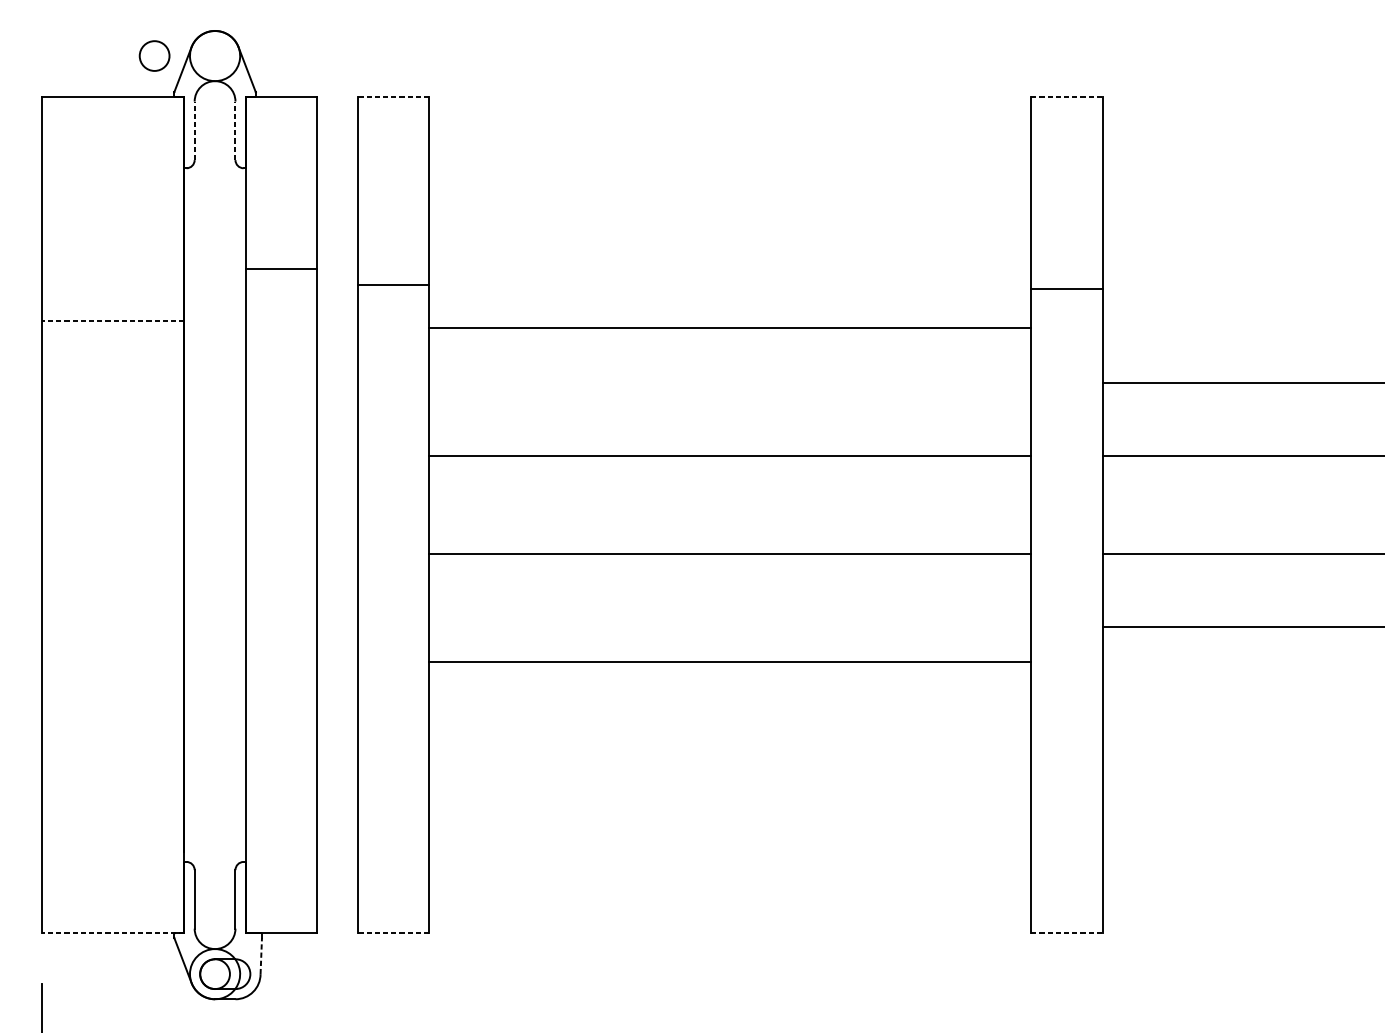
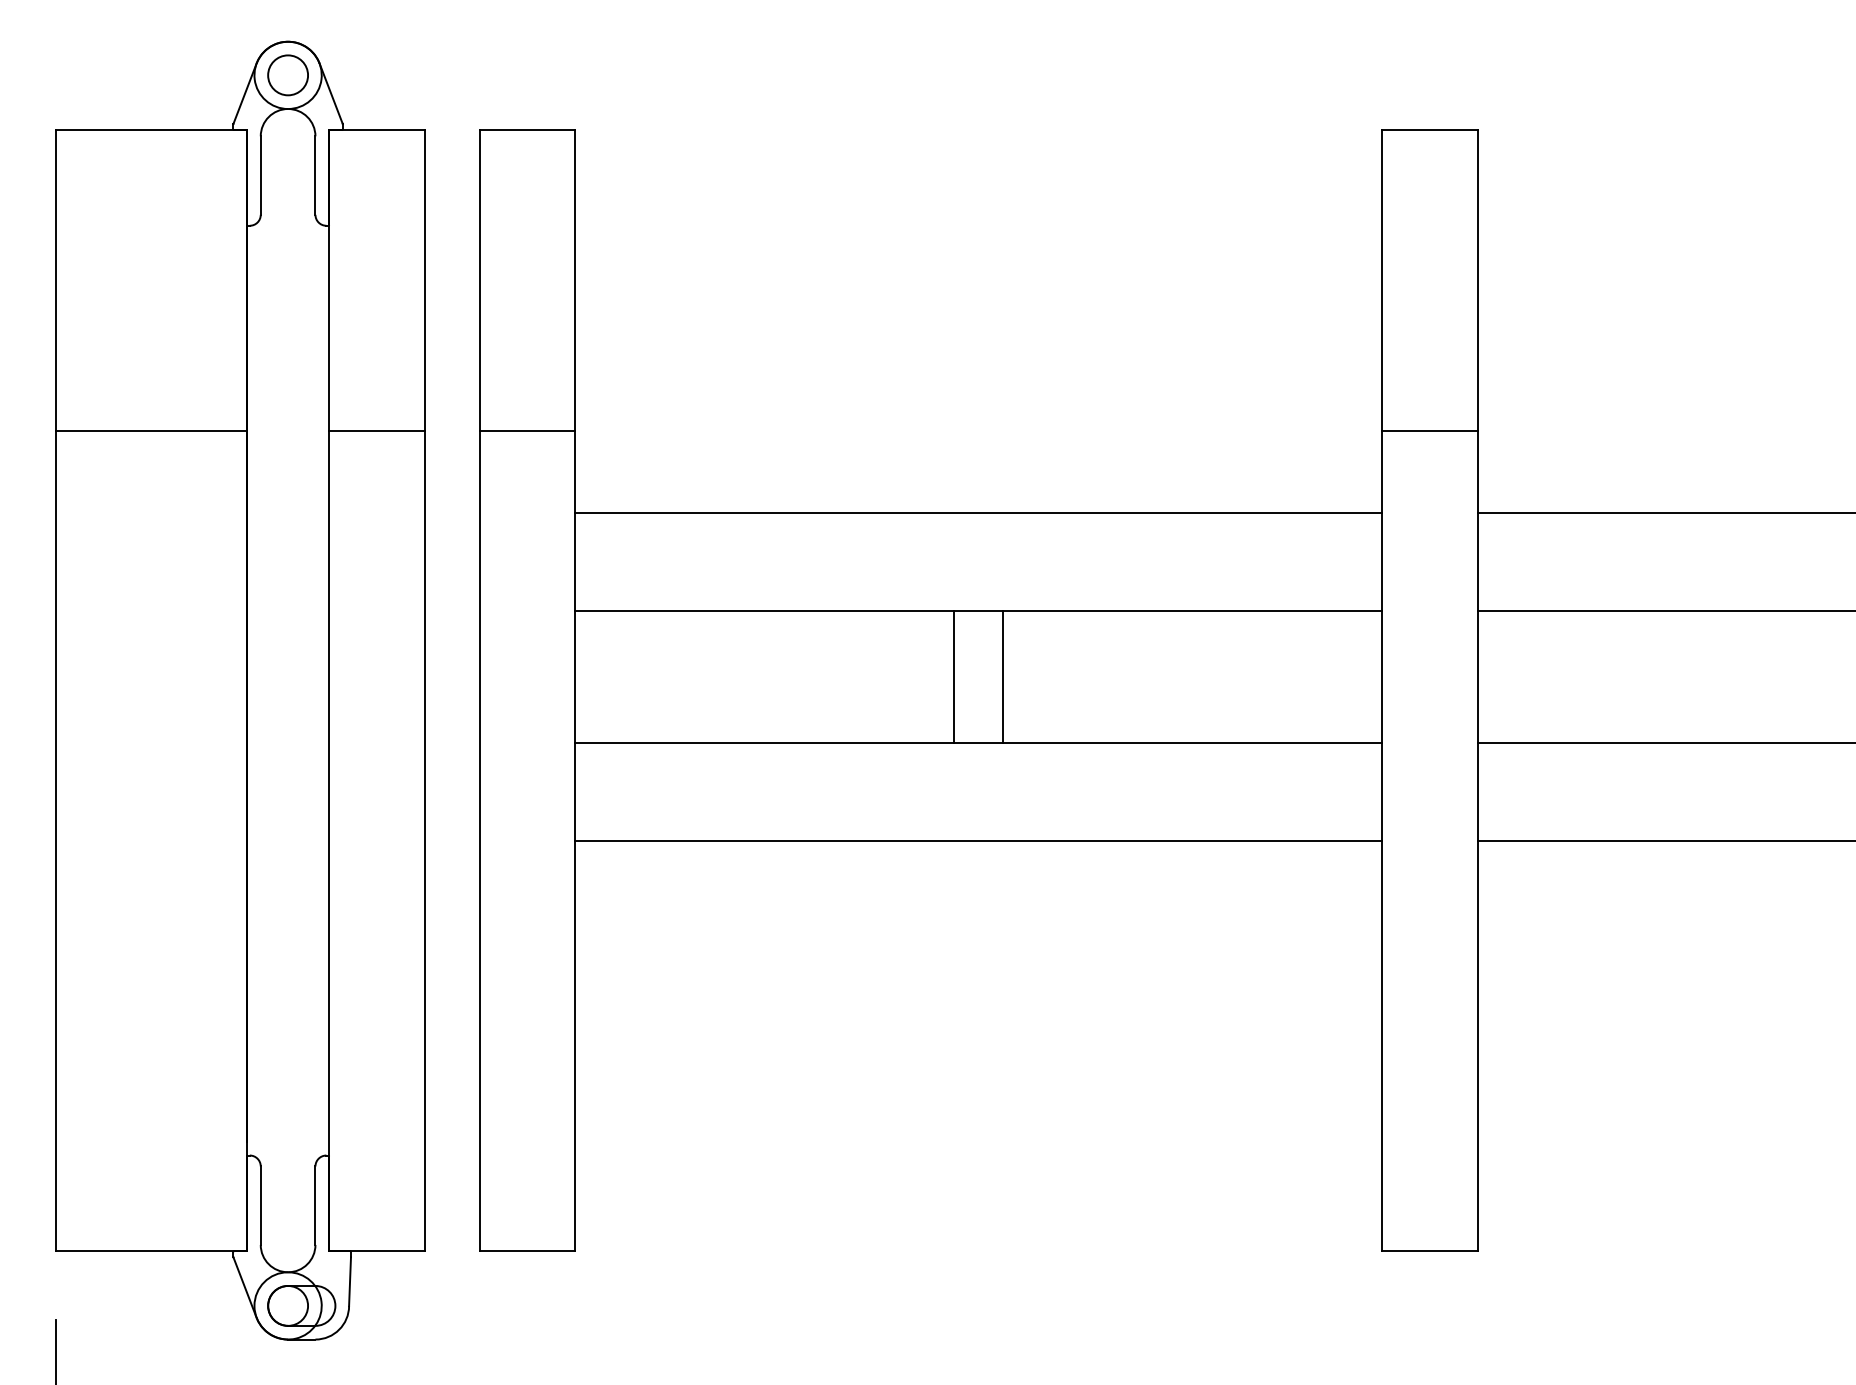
circle: (154, 56) -> (287, 75), moved
line: (393, 97) -> (527, 130), dashed -> solid
line: (1066, 97) -> (1429, 130), dashed -> solid
line: (194, 130) -> (260, 175), dashed -> solid
line: (235, 130) -> (315, 175), dashed -> solid
line: (281, 268) -> (376, 430), moved
line: (393, 285) -> (527, 430), moved
line: (1066, 288) -> (1429, 430), moved
line: (113, 321) -> (151, 430), dashed -> solid
line: (730, 327) -> (978, 512), moved
line: (711, 504) -> (953, 676), added
line: (748, 504) -> (1003, 676), added
line: (730, 662) -> (978, 841), moved
line: (113, 933) -> (151, 1251), dashed -> solid
line: (393, 933) -> (527, 1251), dashed -> solid
line: (1066, 933) -> (1429, 1251), dashed -> solid
line: (261, 955) -> (350, 1281), dashed -> solid

